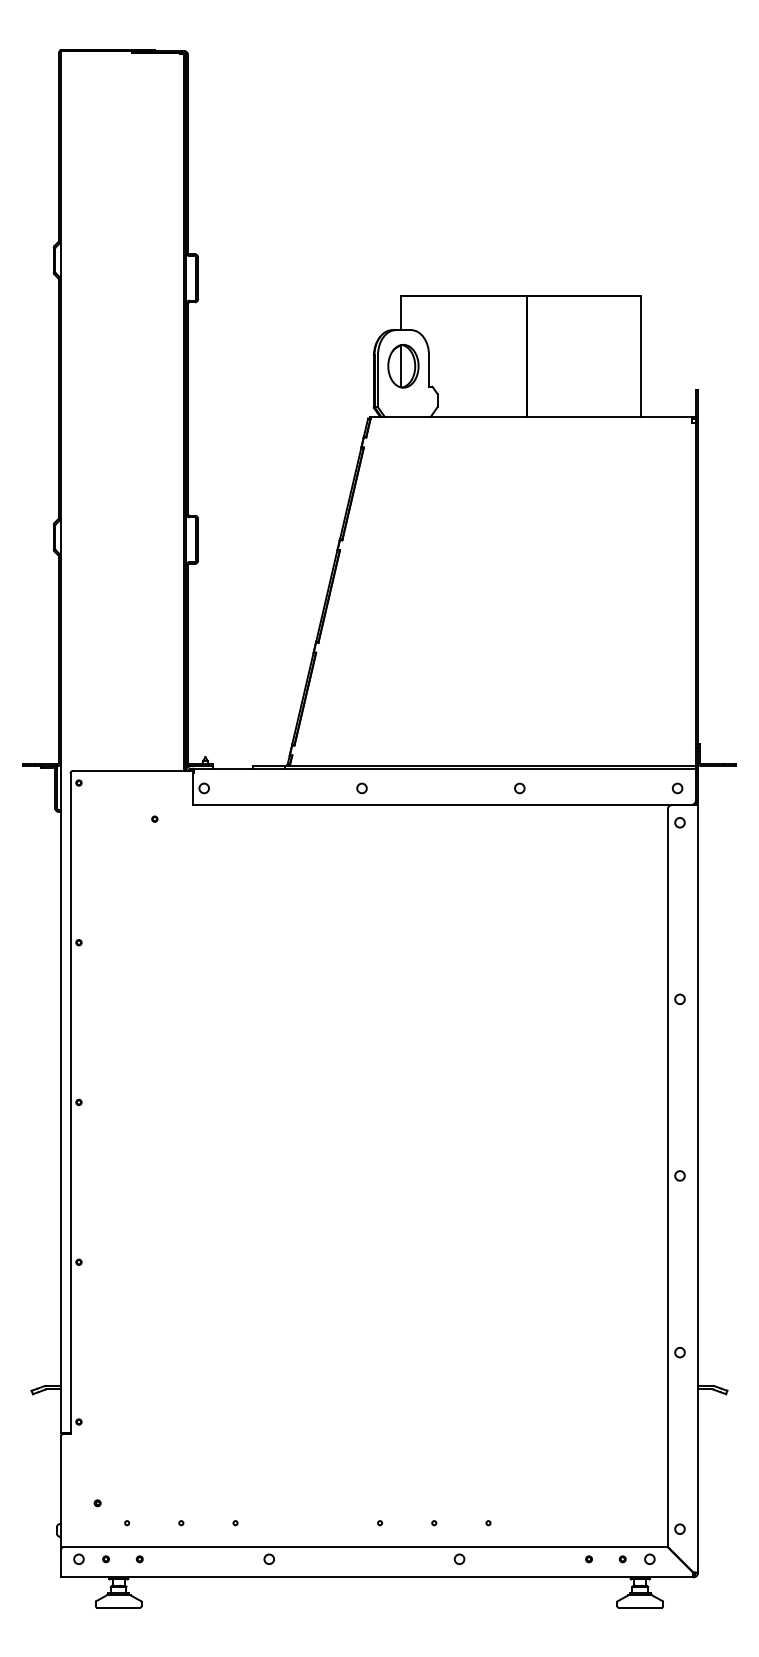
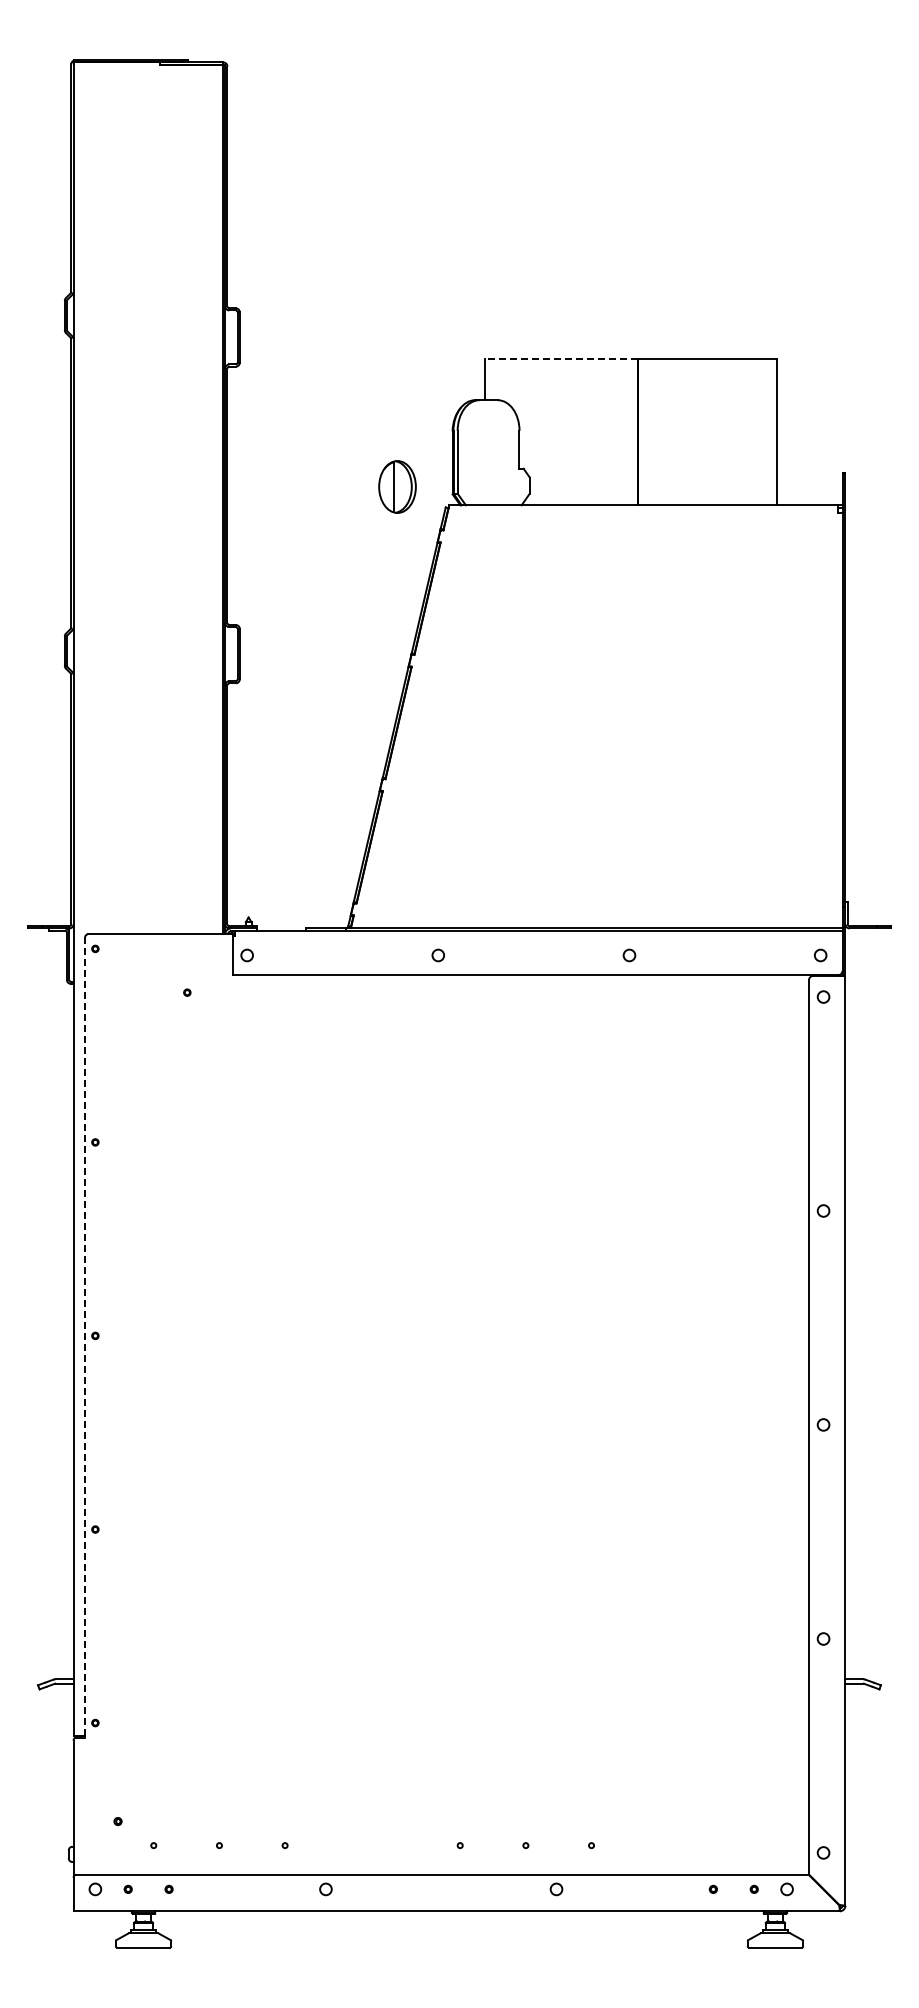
line: (462, 296) -> (560, 359), solid -> dashed
part: (403, 365) -> (397, 486), moved
line: (70, 1103) -> (85, 1337), solid -> dashed

